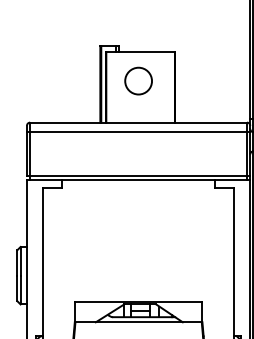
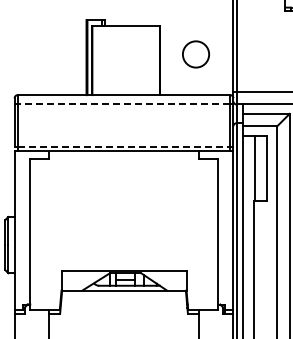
circle: (138, 81) -> (195, 54), moved
line: (138, 132) -> (123, 104), solid -> dashed
line: (139, 175) -> (124, 146), solid -> dashed

